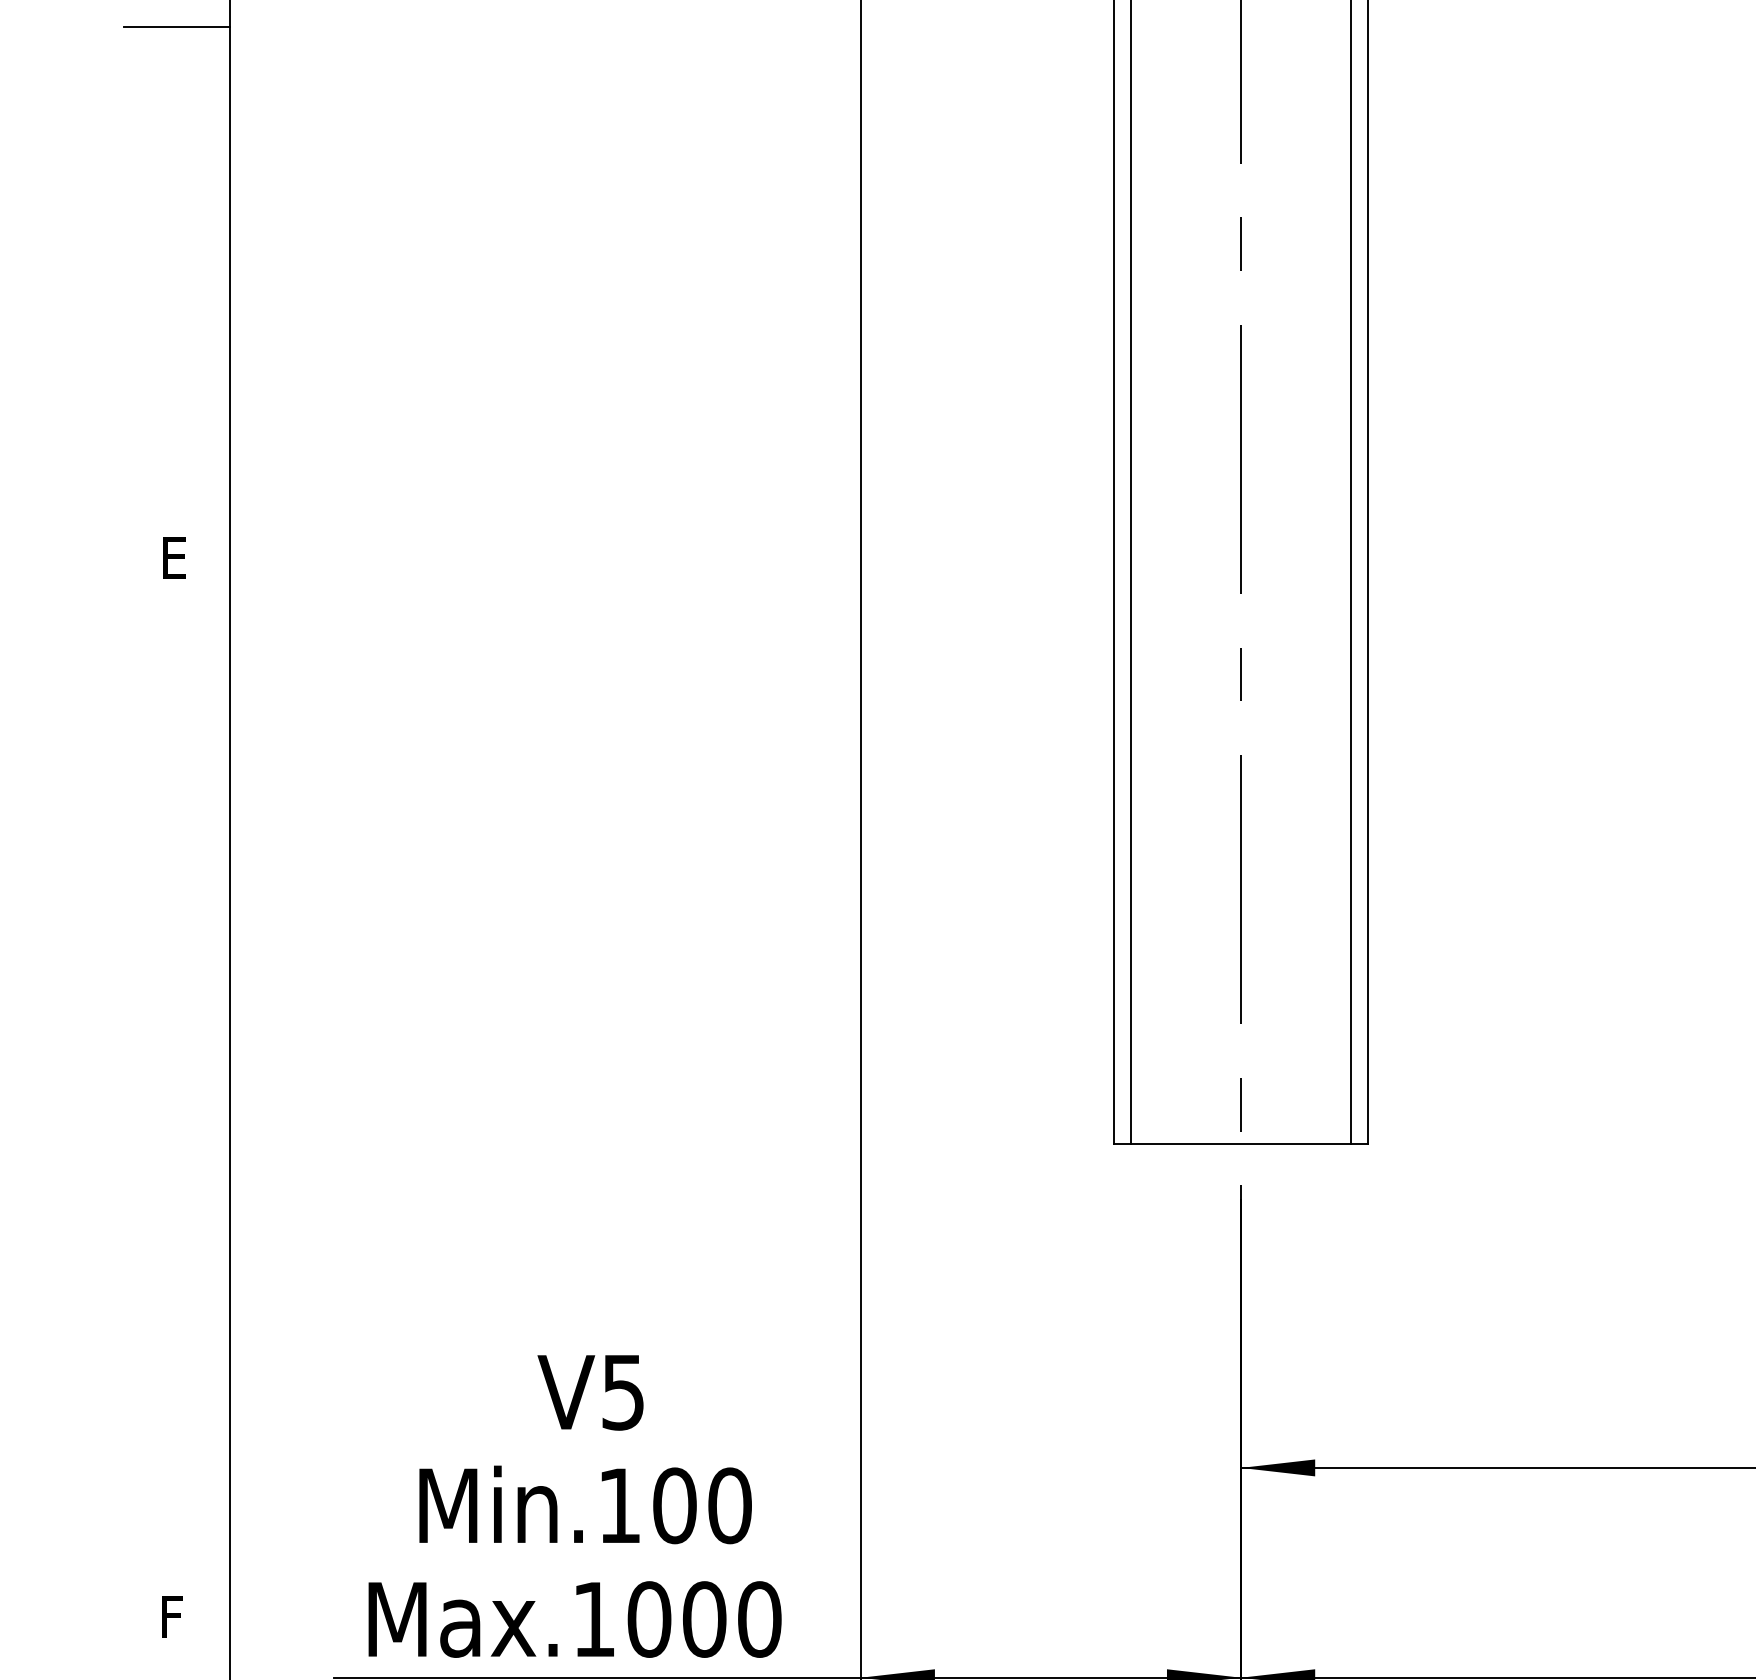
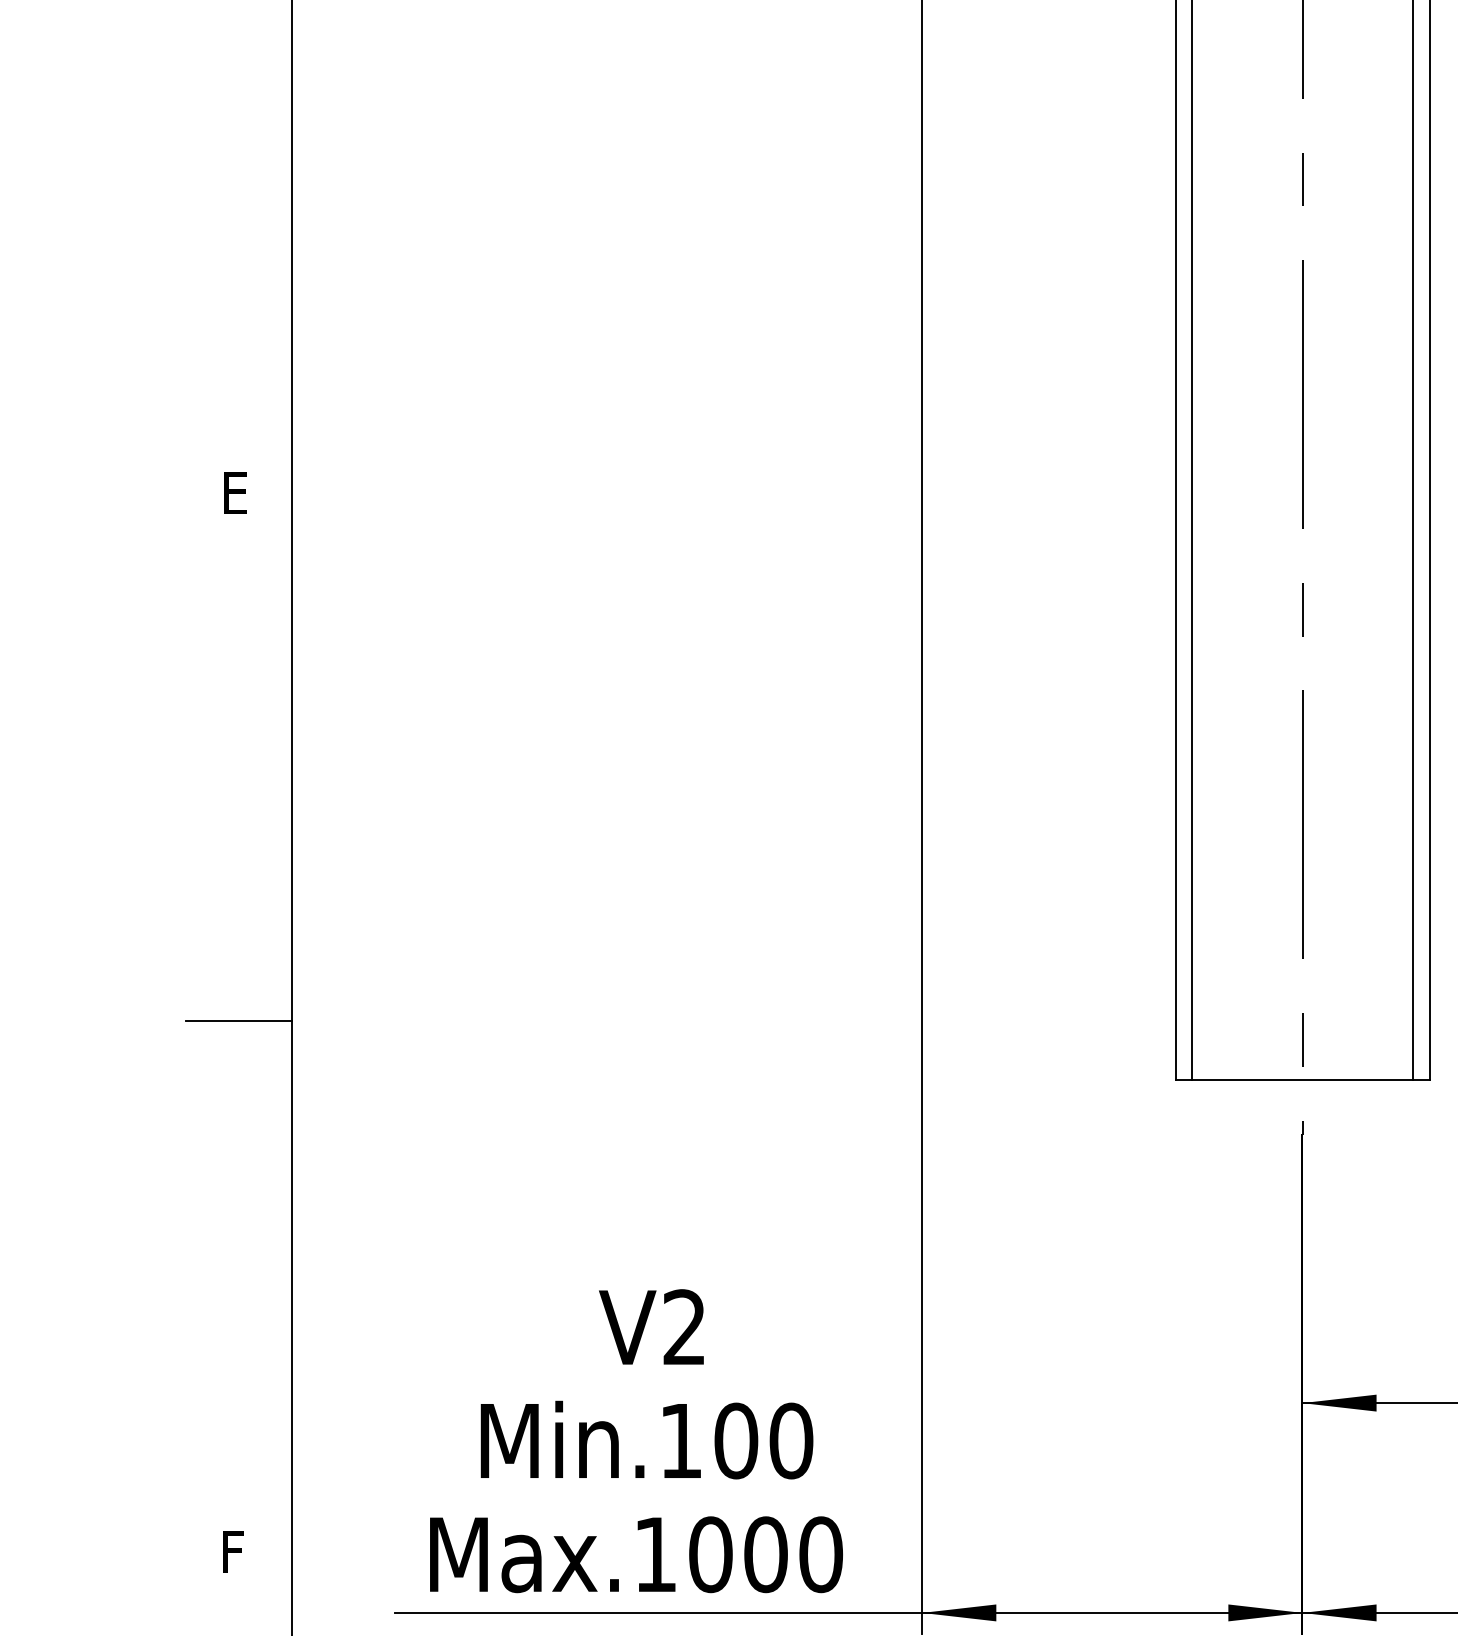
line: (177, 1085) -> (238, 1020), added
text: (622, 1392) -> (683, 1327), V5 -> V2

